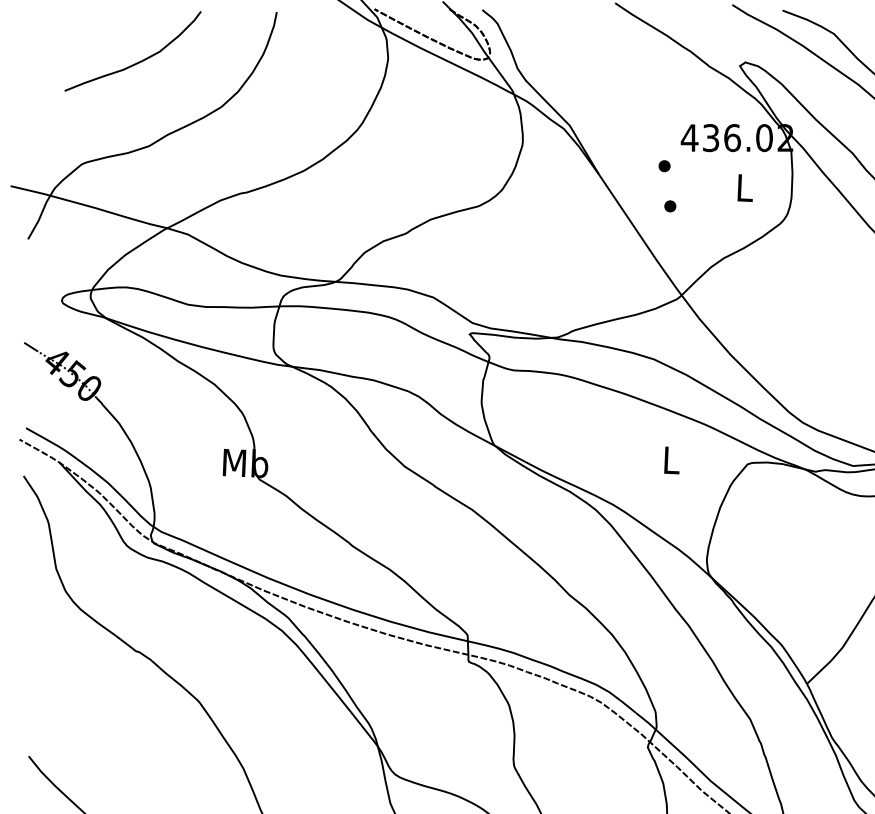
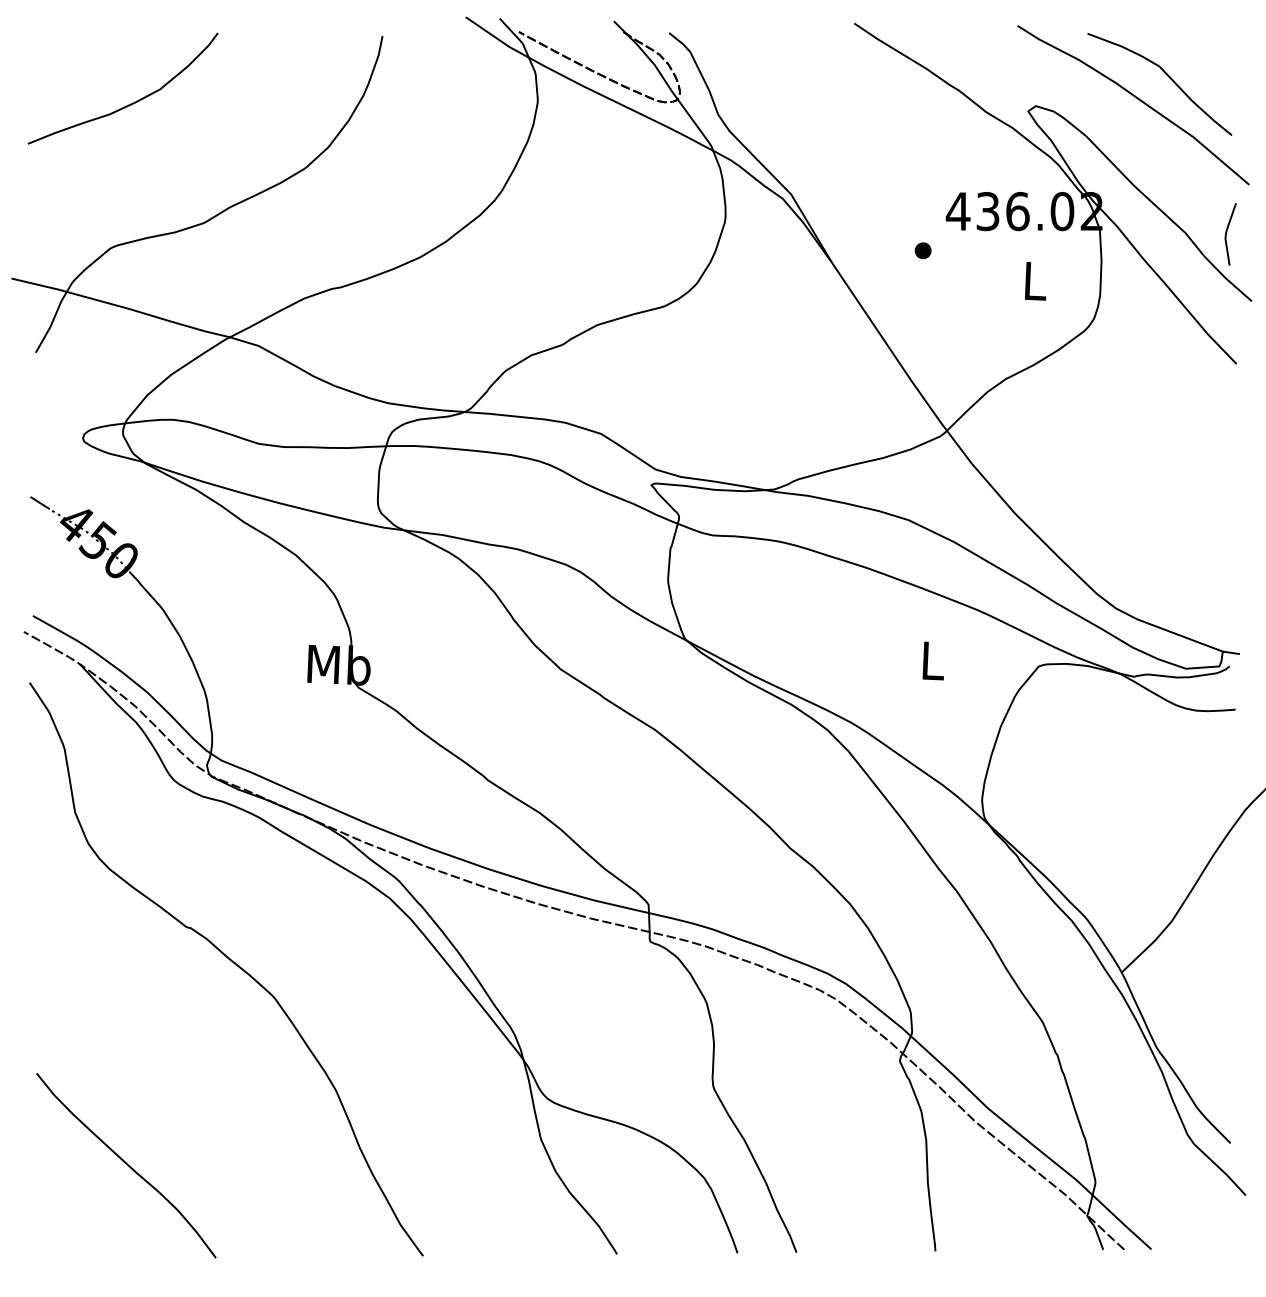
curve: (138, 62) -> (130, 103), moved
part: (669, 206) -> (930, 306), removed

